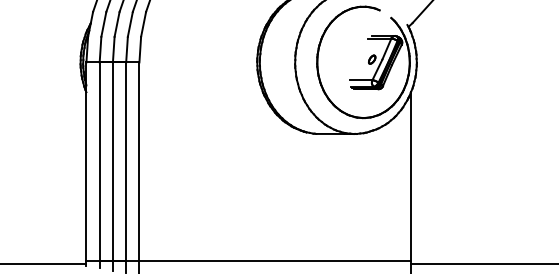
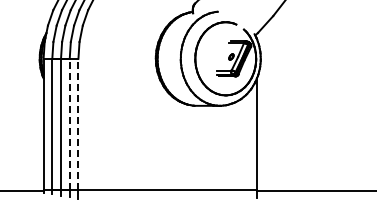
line: (125, 160) -> (69, 123), solid -> dashed
line: (139, 160) -> (78, 123), solid -> dashed

